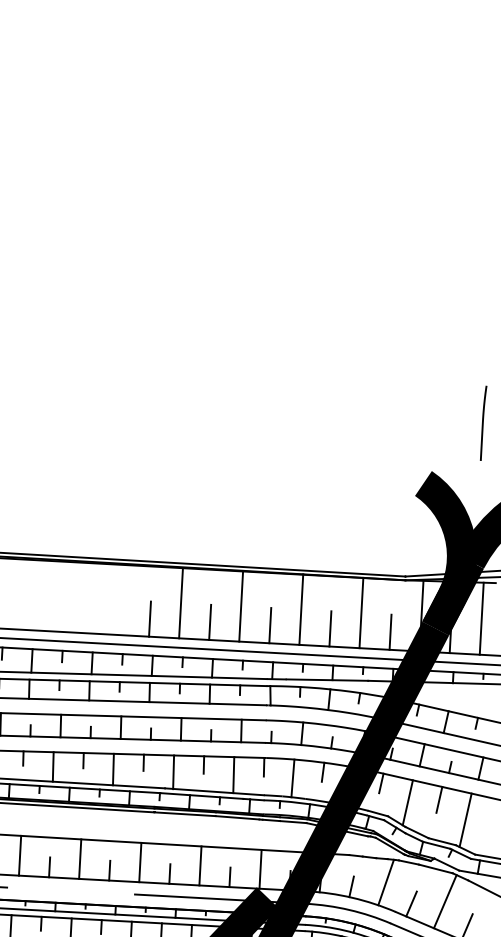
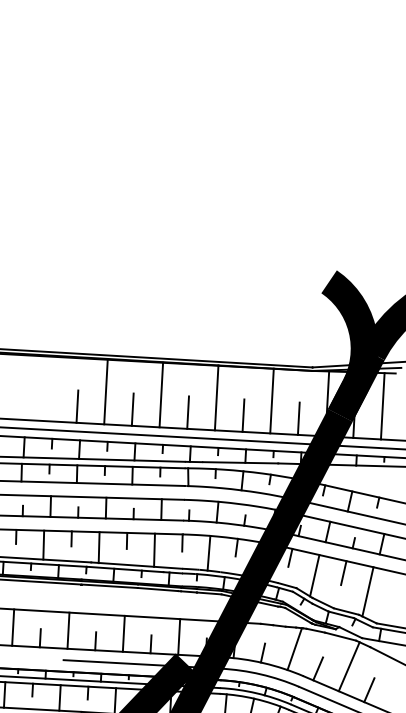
curve: (483, 422) -> (384, 225), removed

